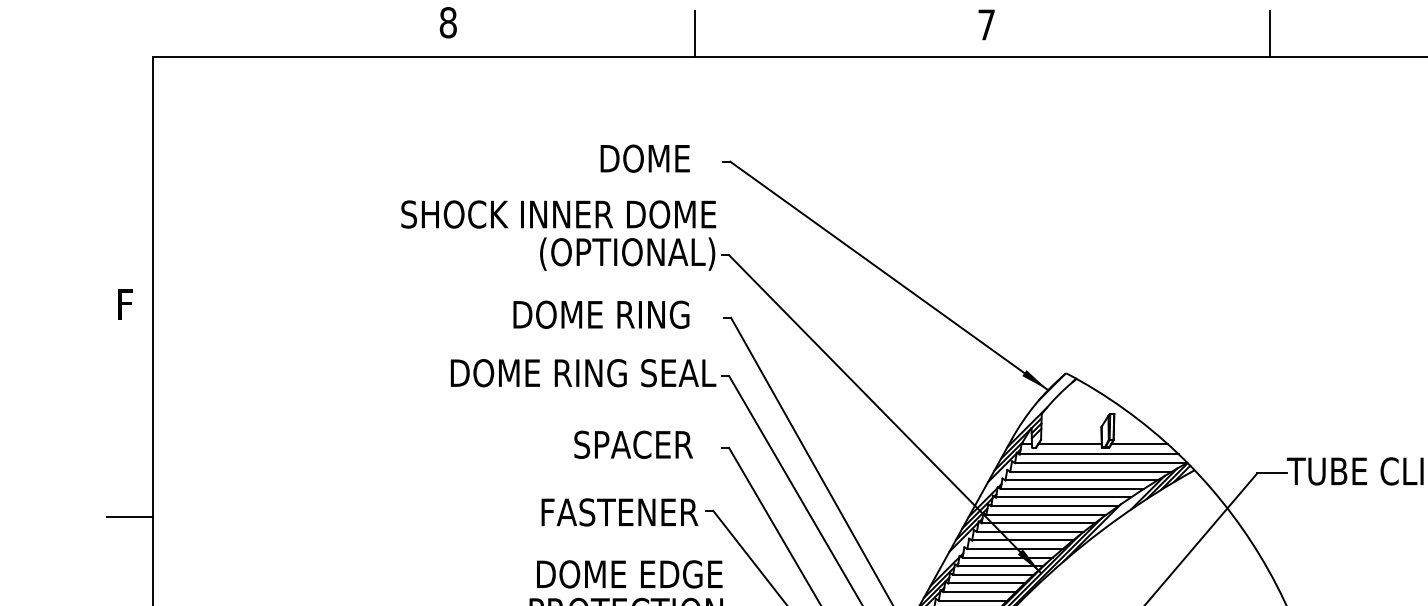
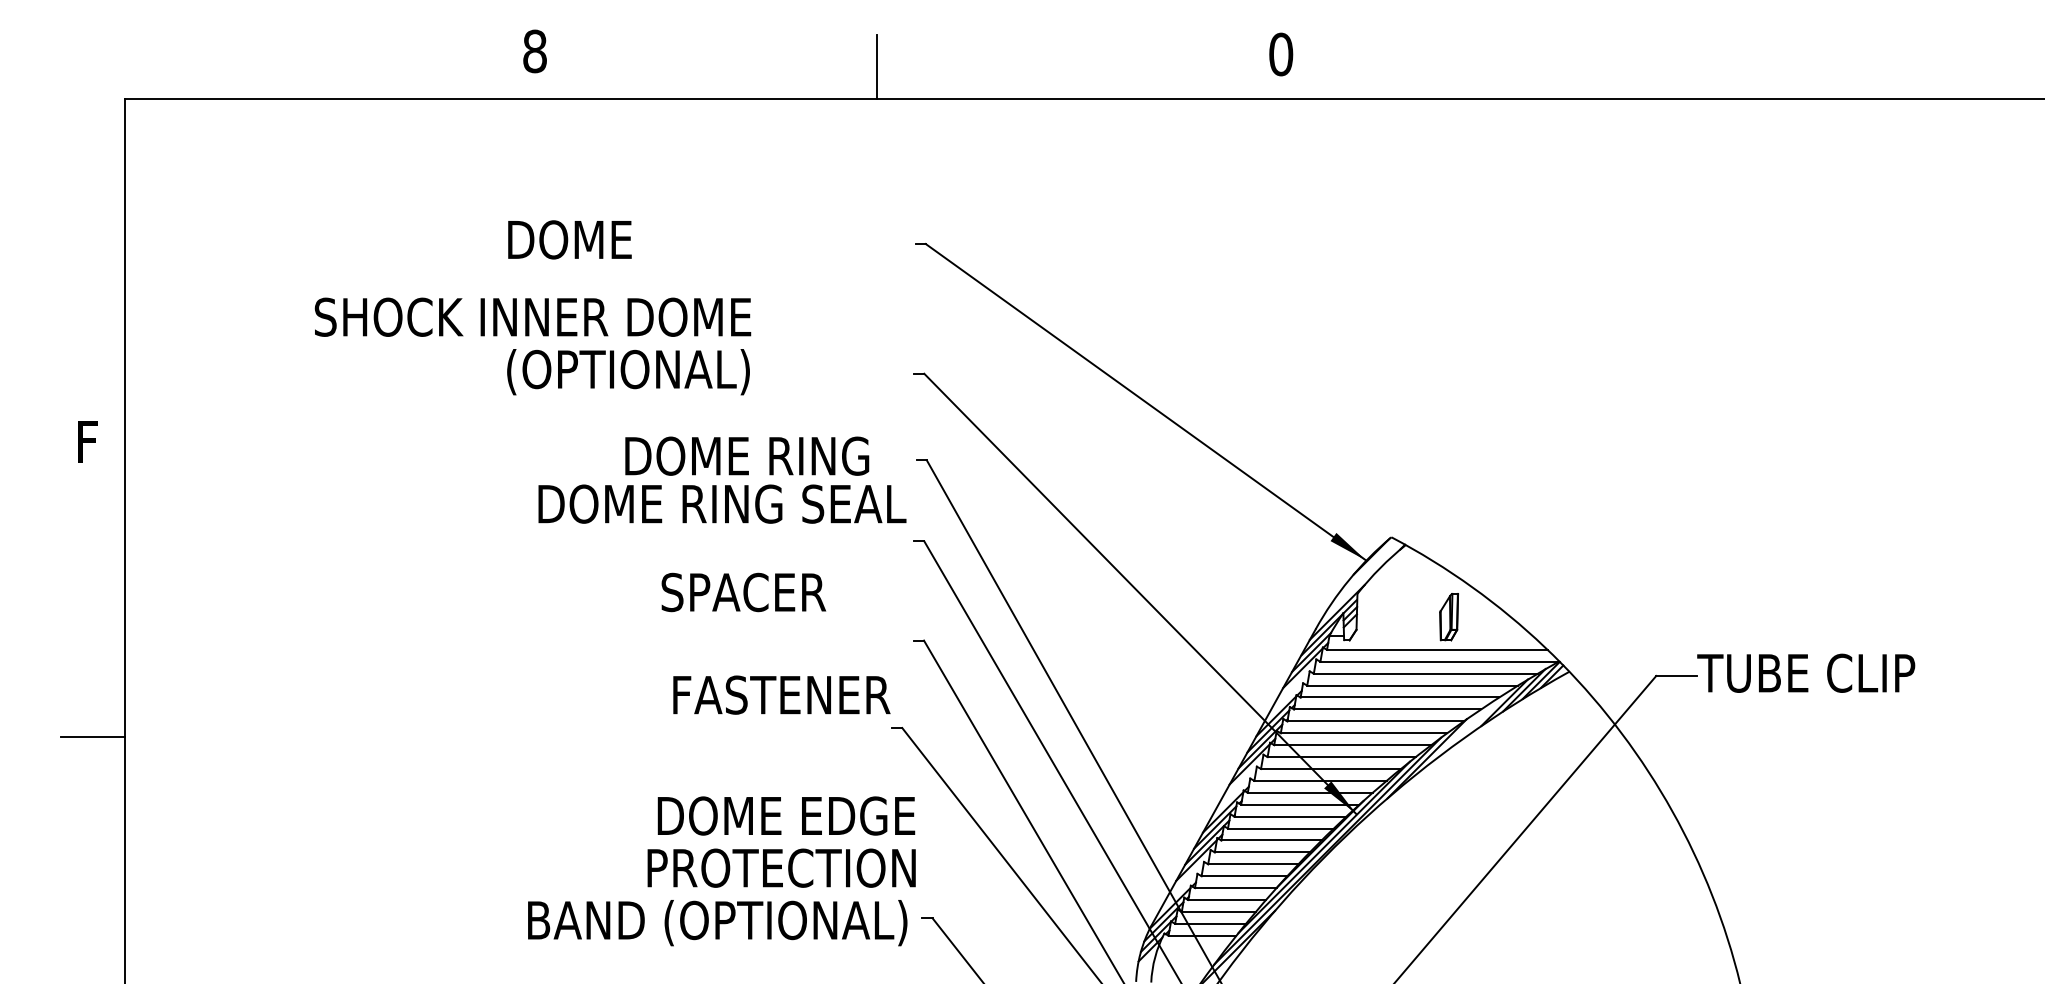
text: (986, 24) -> (1281, 54), 7 -> 0
line: (1269, 34) -> (1673, 67), removed
text: (644, 158) -> (569, 239), moved
text: (558, 235) -> (532, 346), moved
text: (583, 372) -> (722, 503), moved
text: (633, 444) -> (743, 592), moved
line: (1069, 444) -> (1395, 635), removed
line: (1139, 444) -> (1492, 635), removed
text: (619, 511) -> (781, 694), moved

